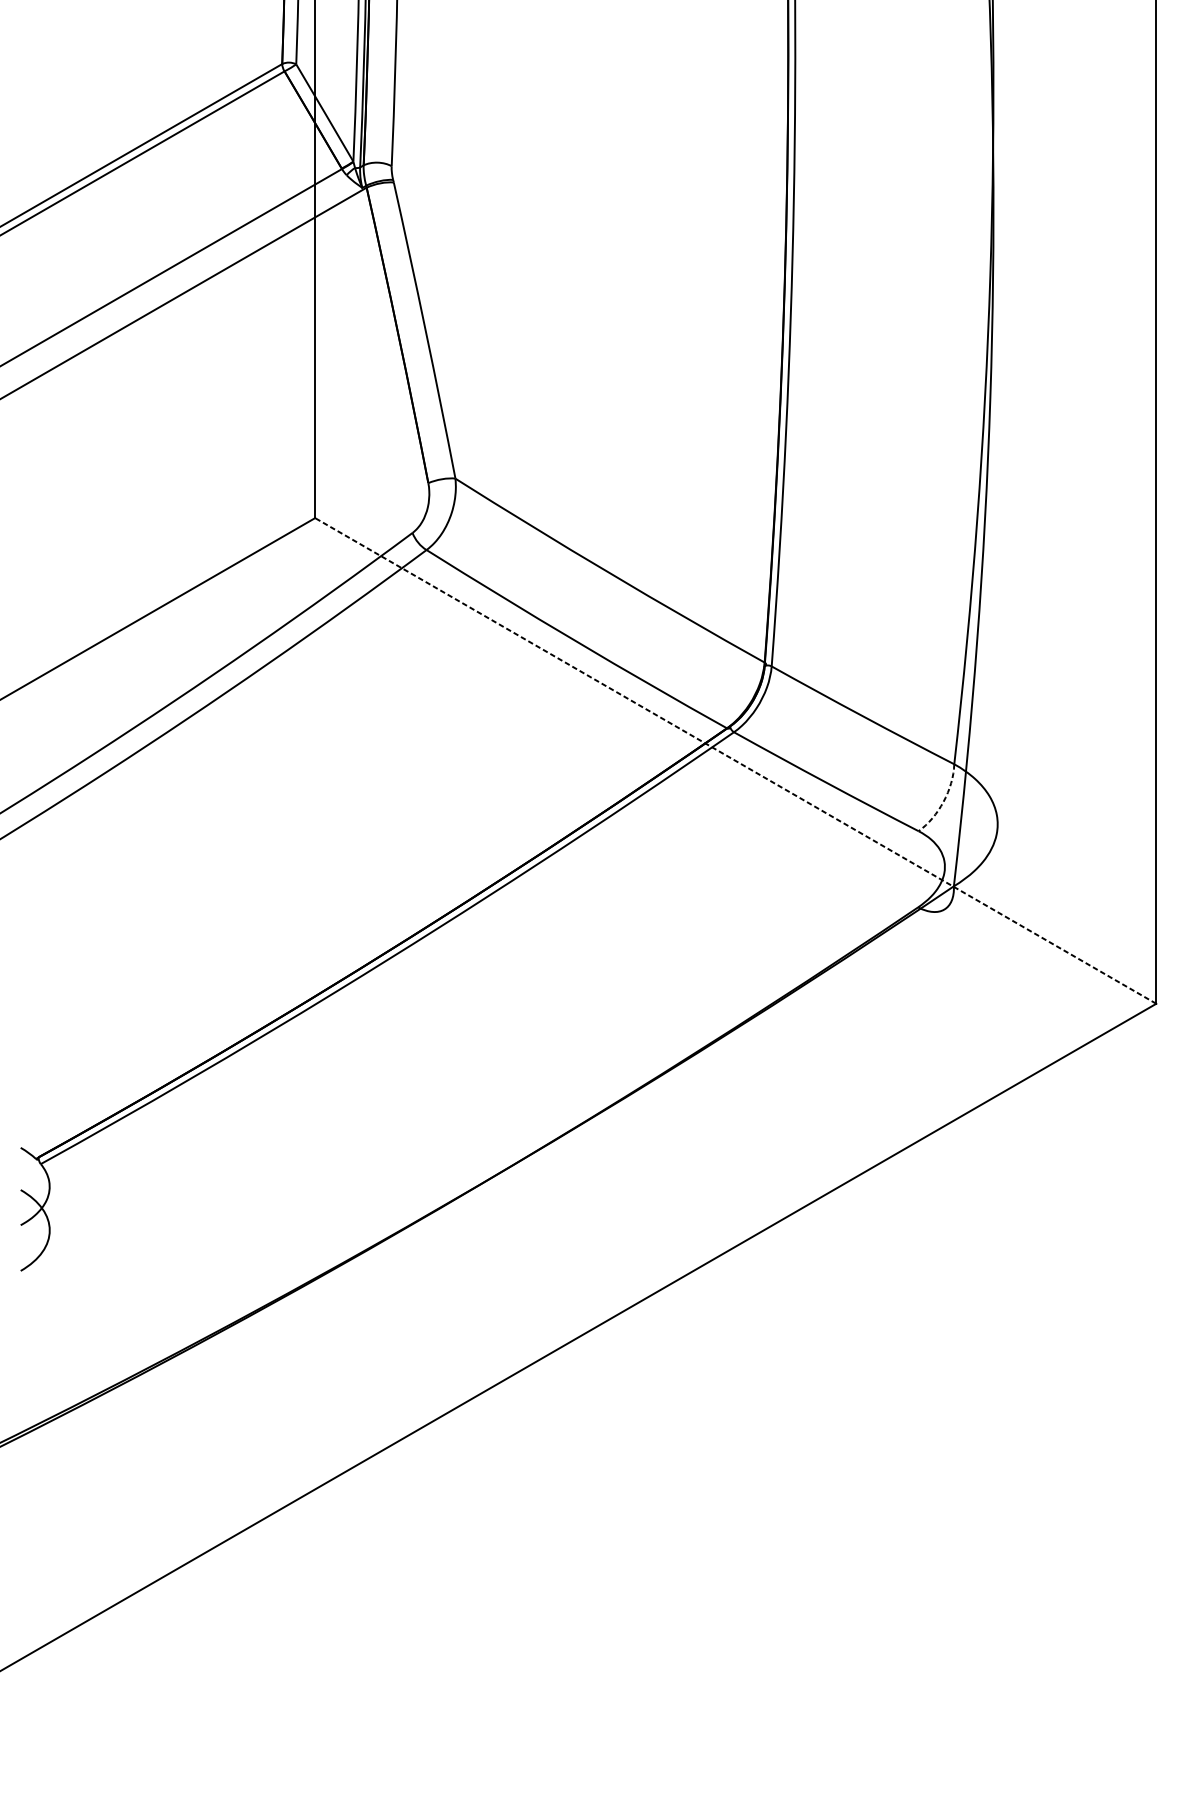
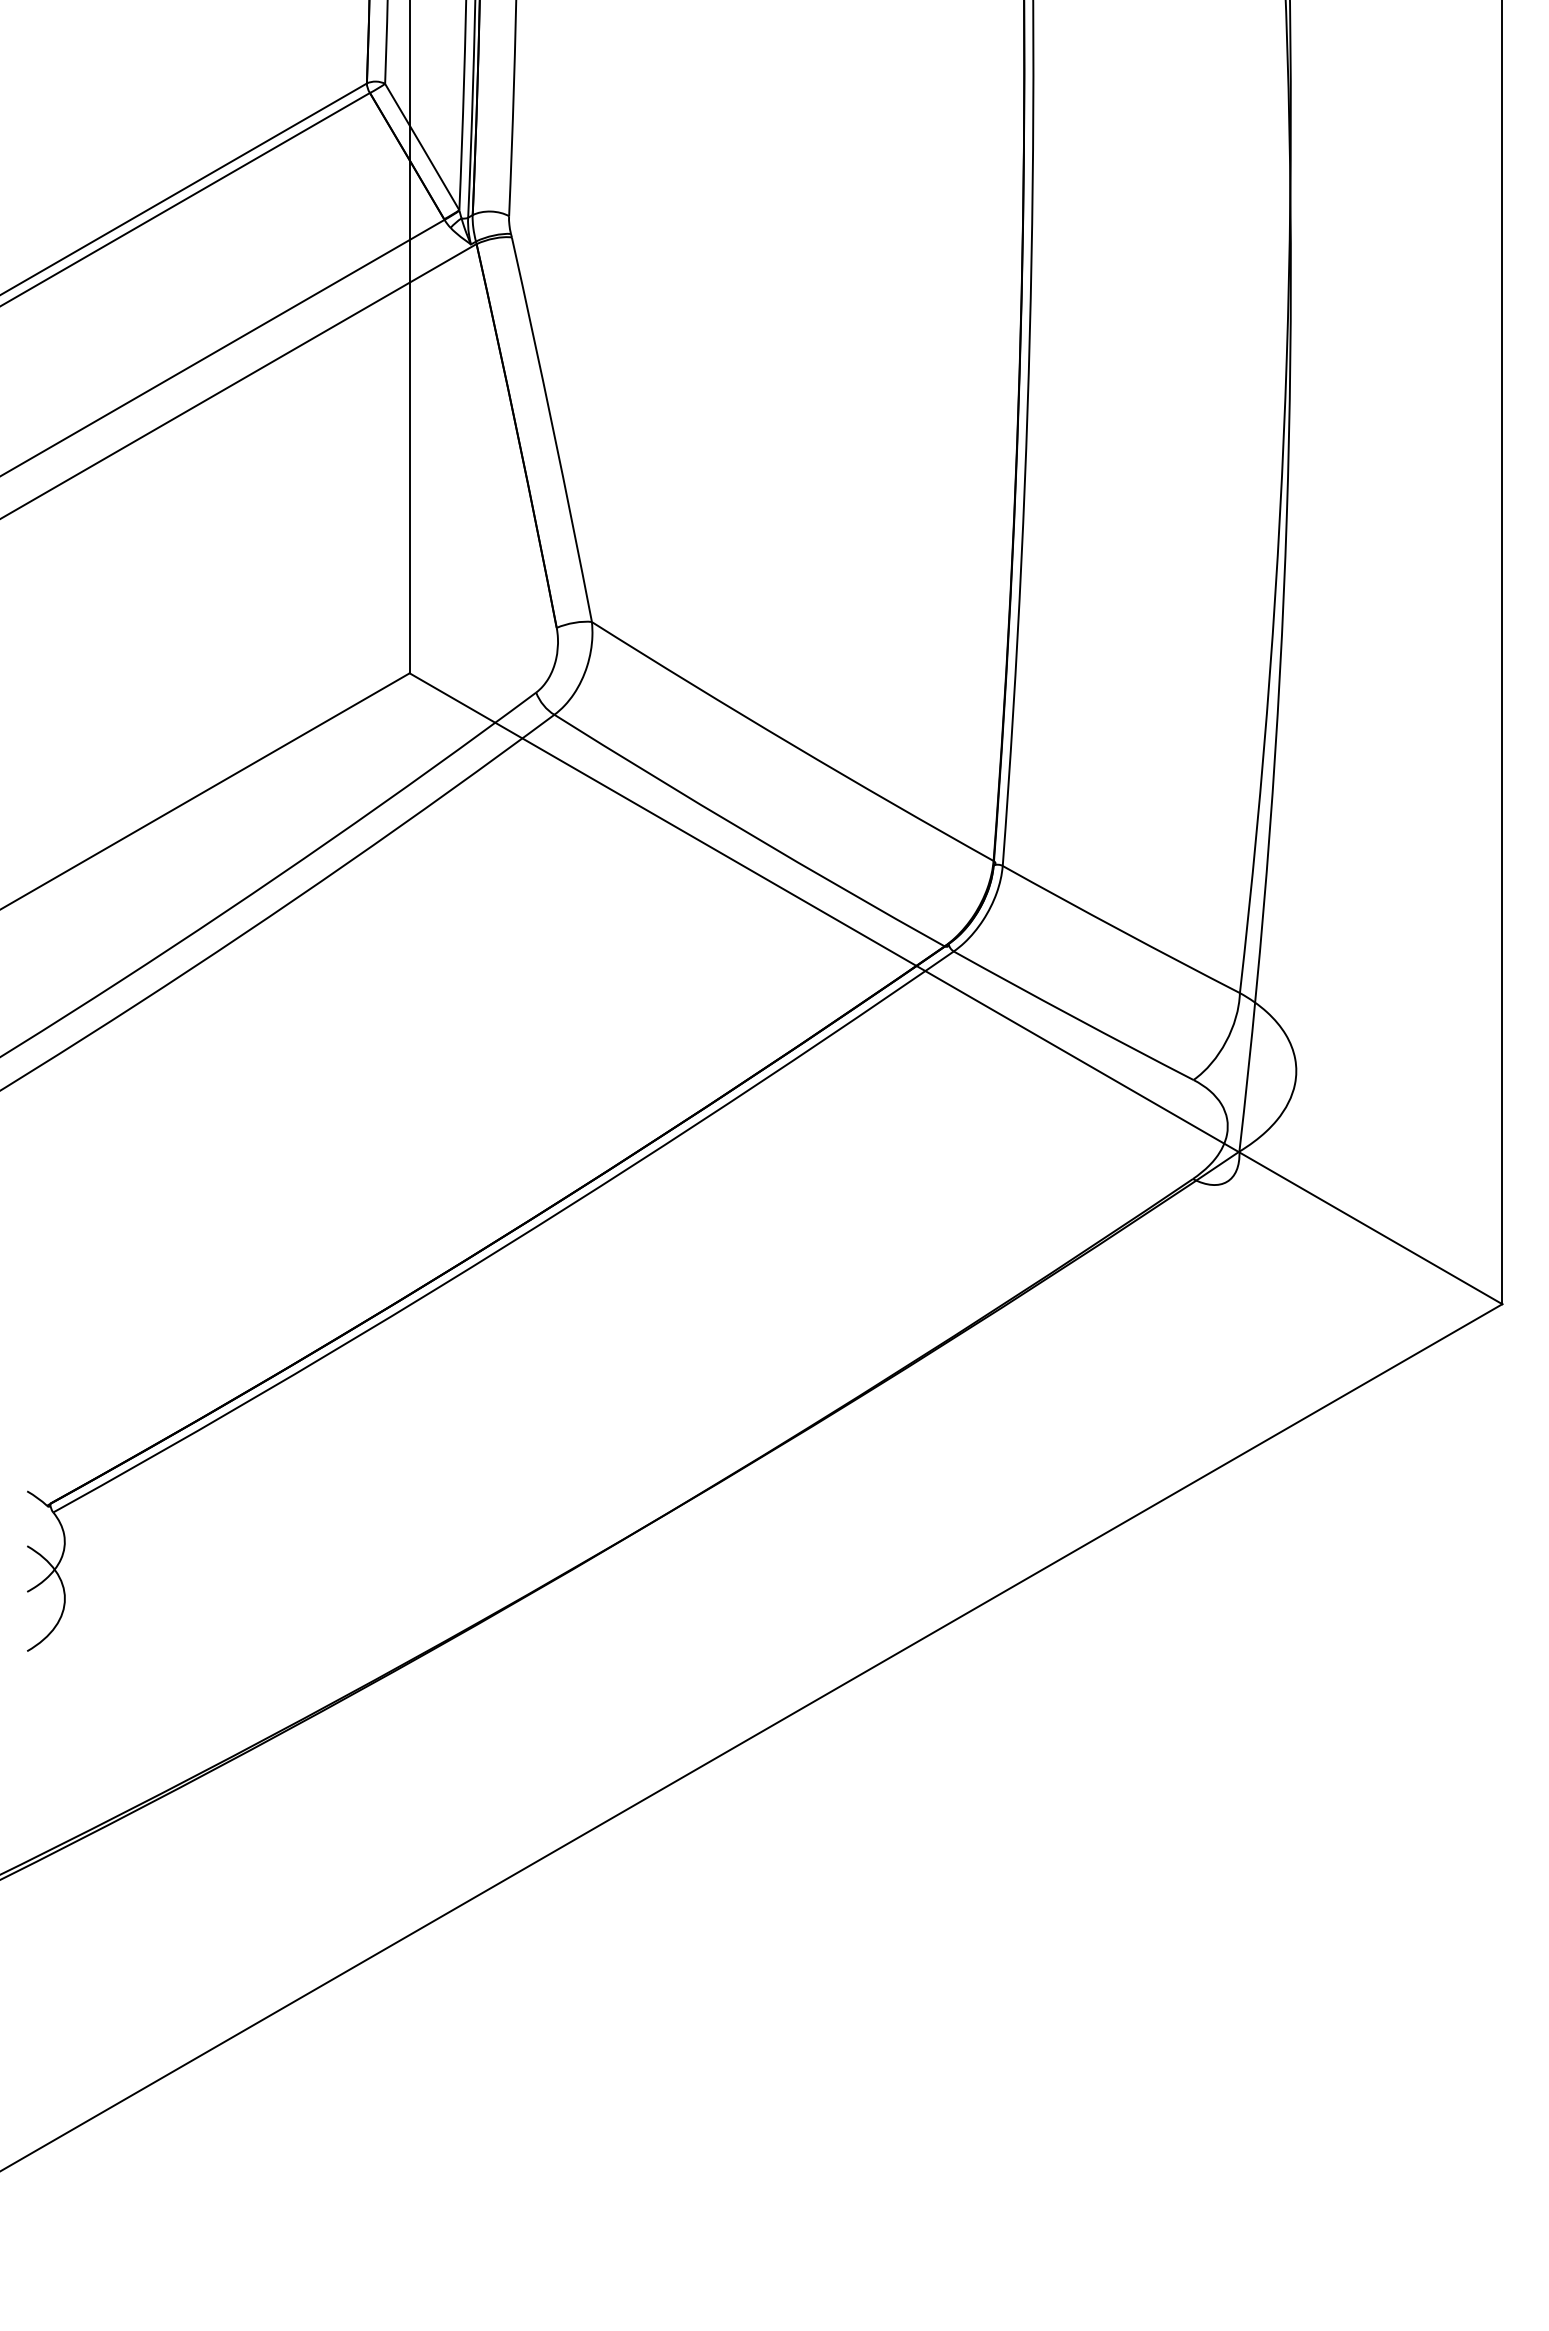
line: (736, 760) -> (956, 988), dashed -> solid
arc: (943, 801) -> (1226, 1041), dashed -> solid

